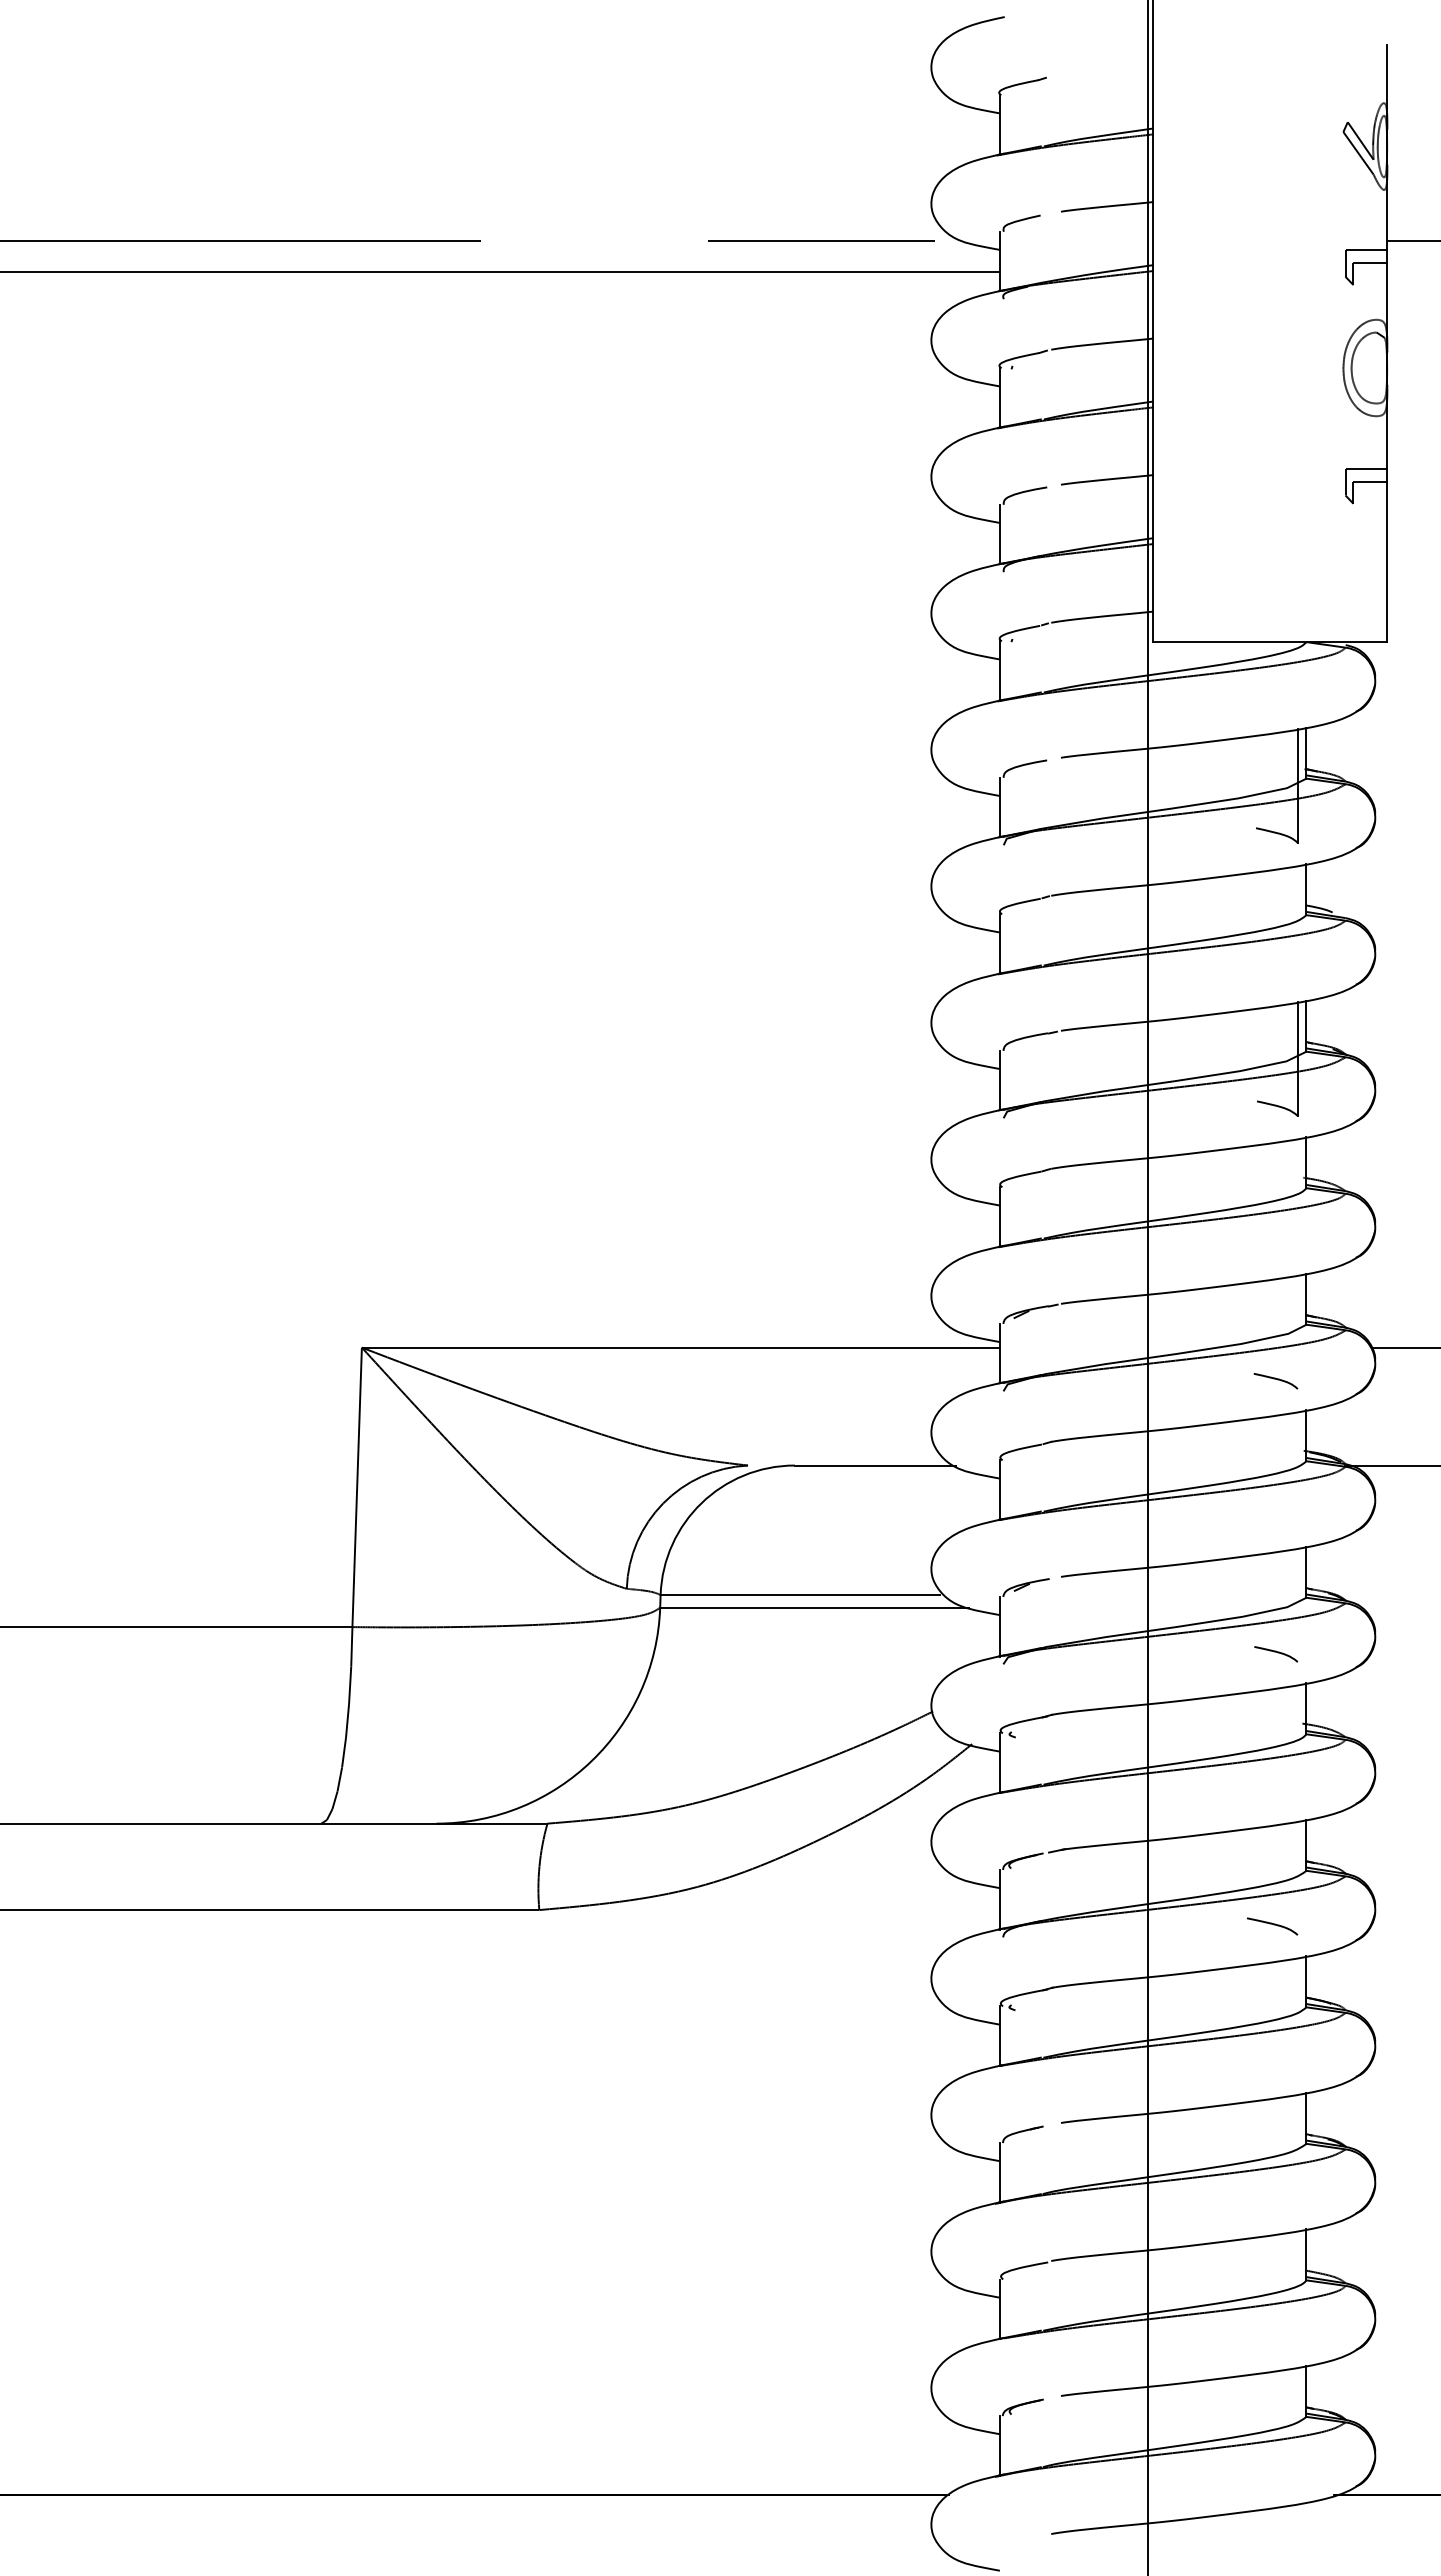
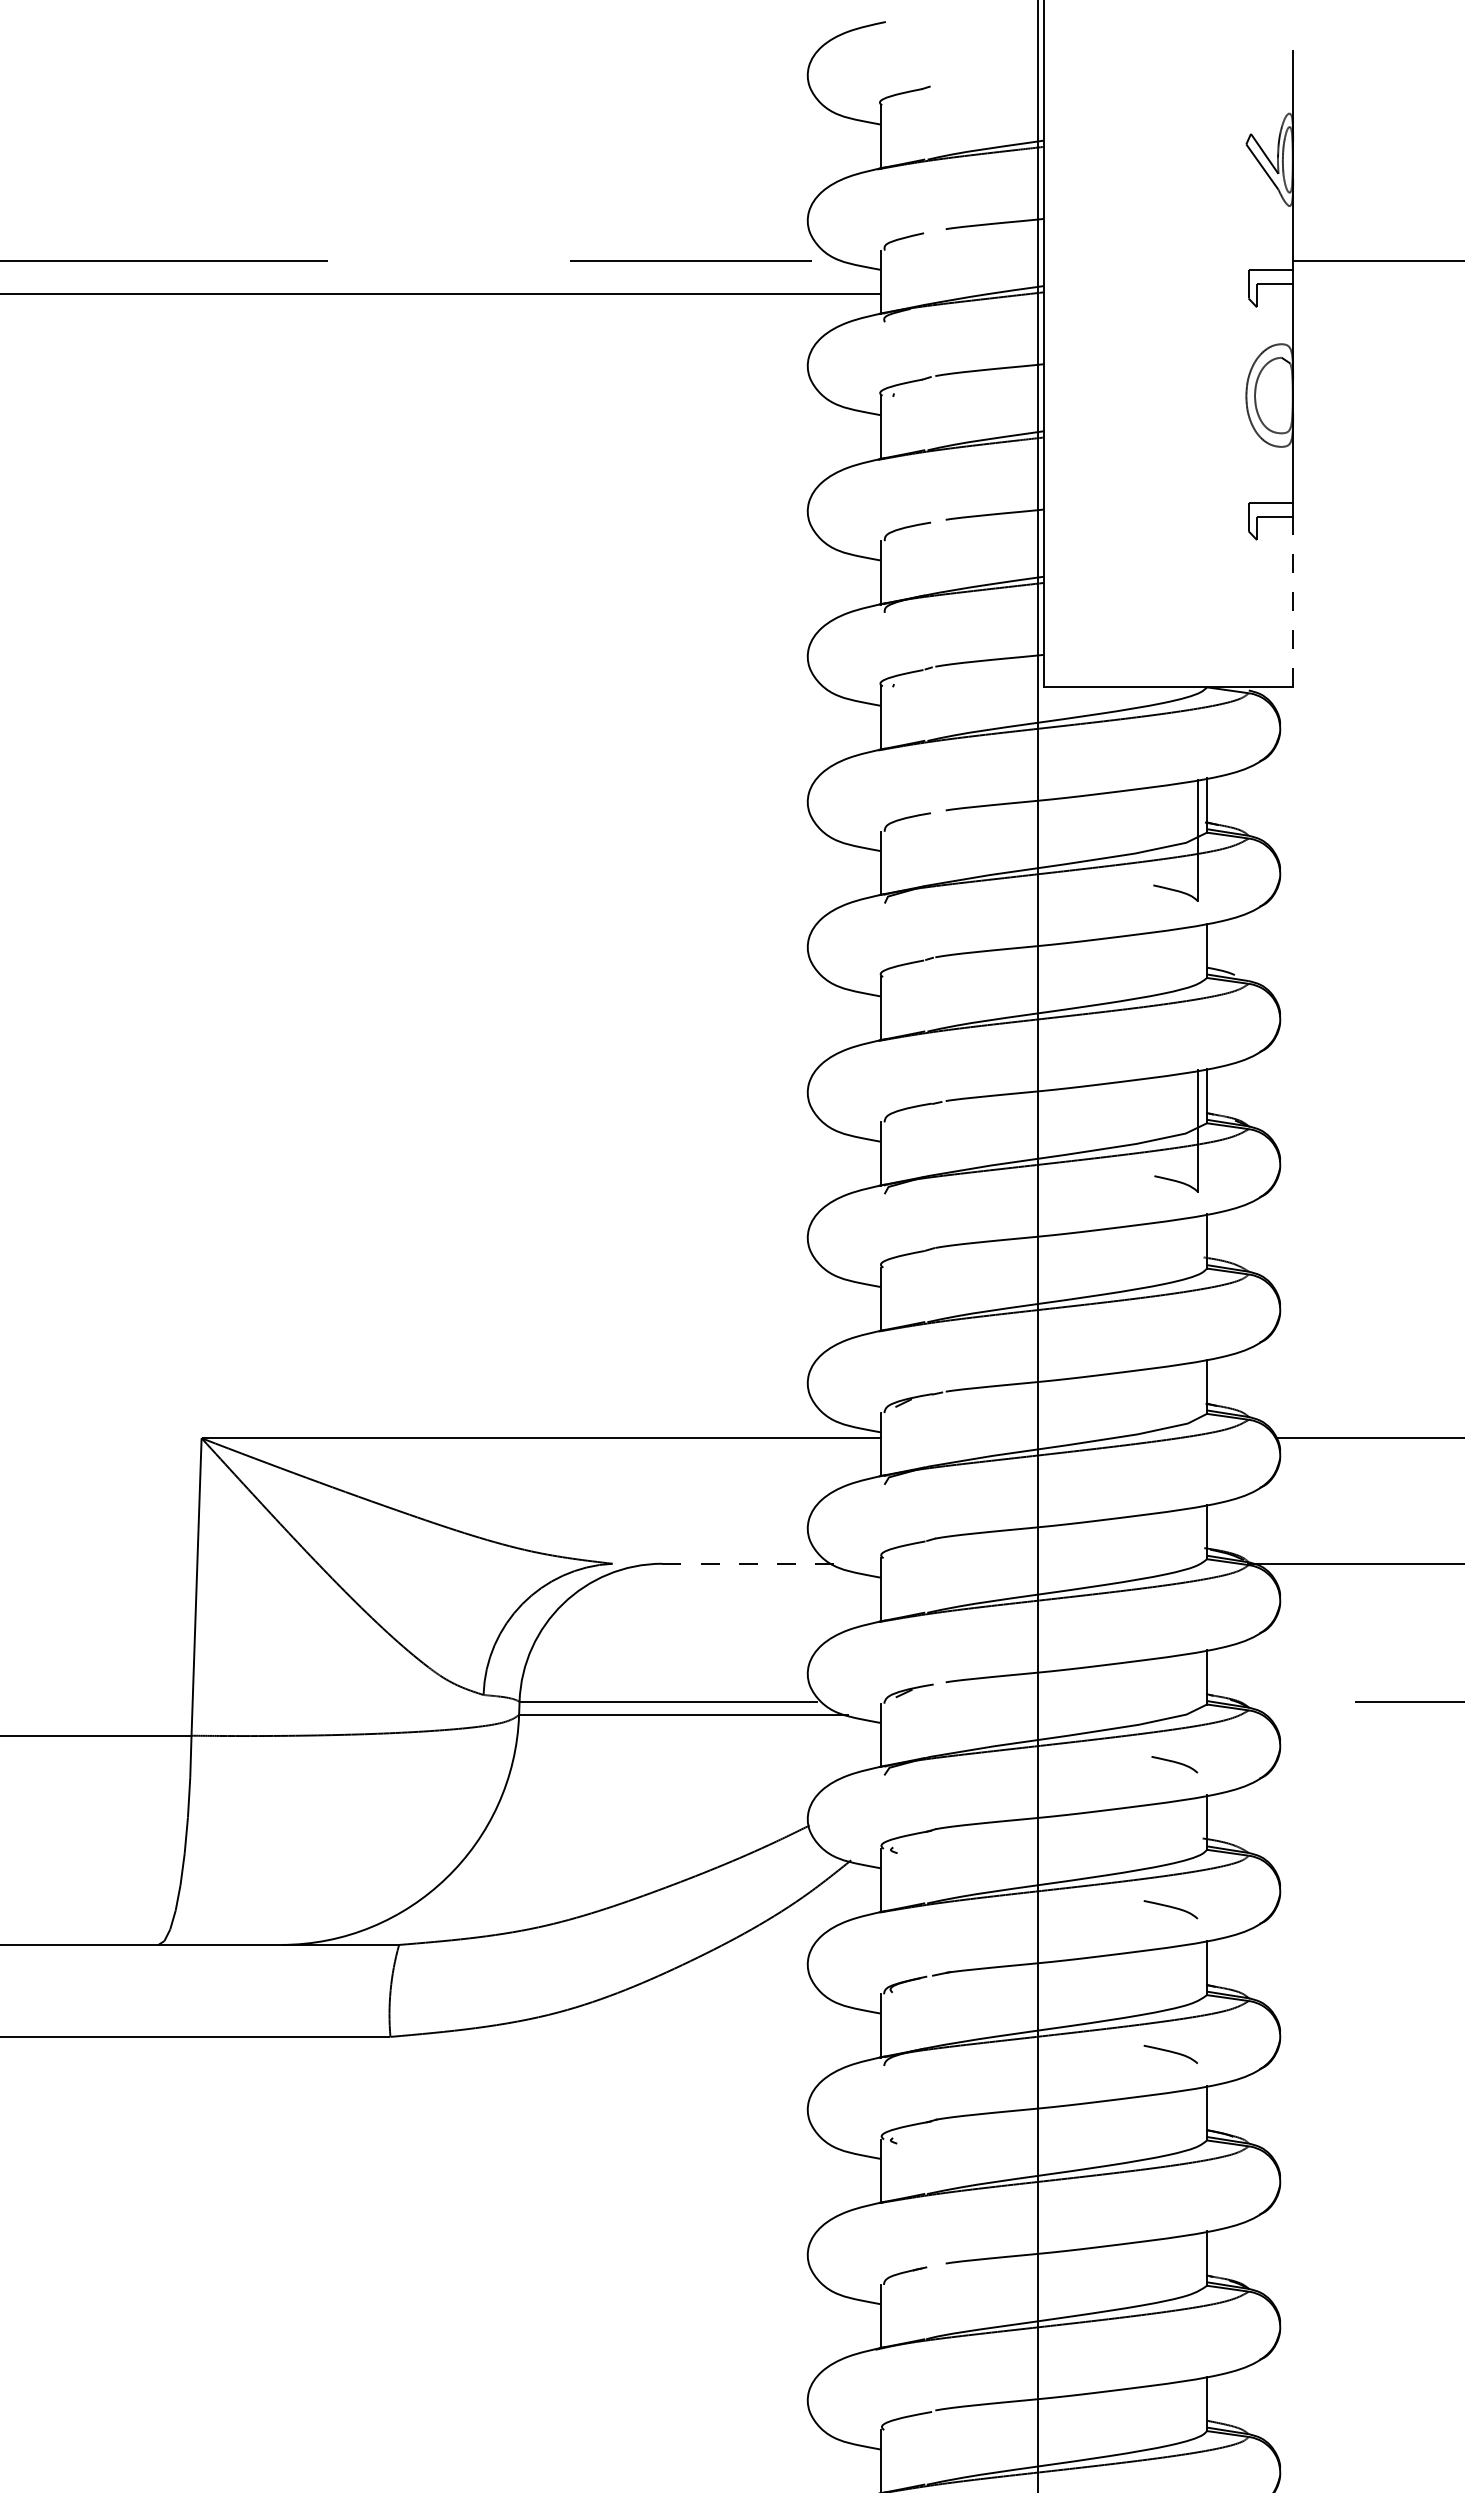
line: (1387, 561) -> (1293, 601), solid -> dashed
curve: (1275, 1379) -> (1174, 1472), removed
line: (875, 1465) -> (748, 1563), solid -> dashed
curve: (1273, 1789) -> (1171, 1908), added

